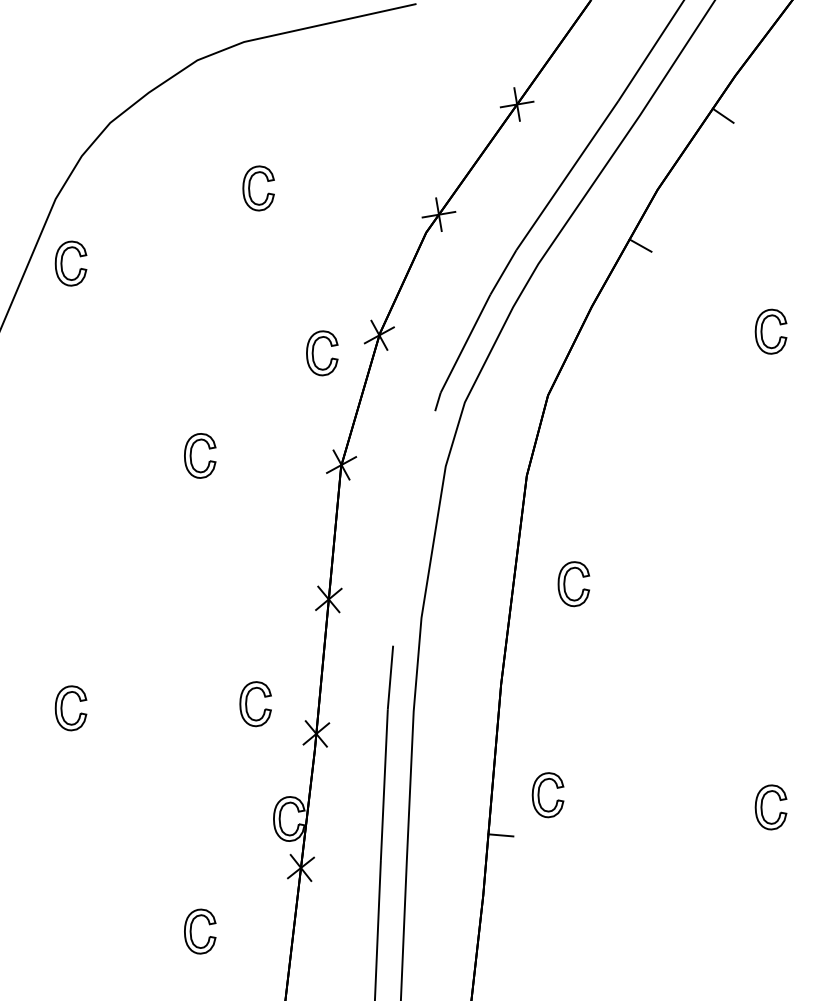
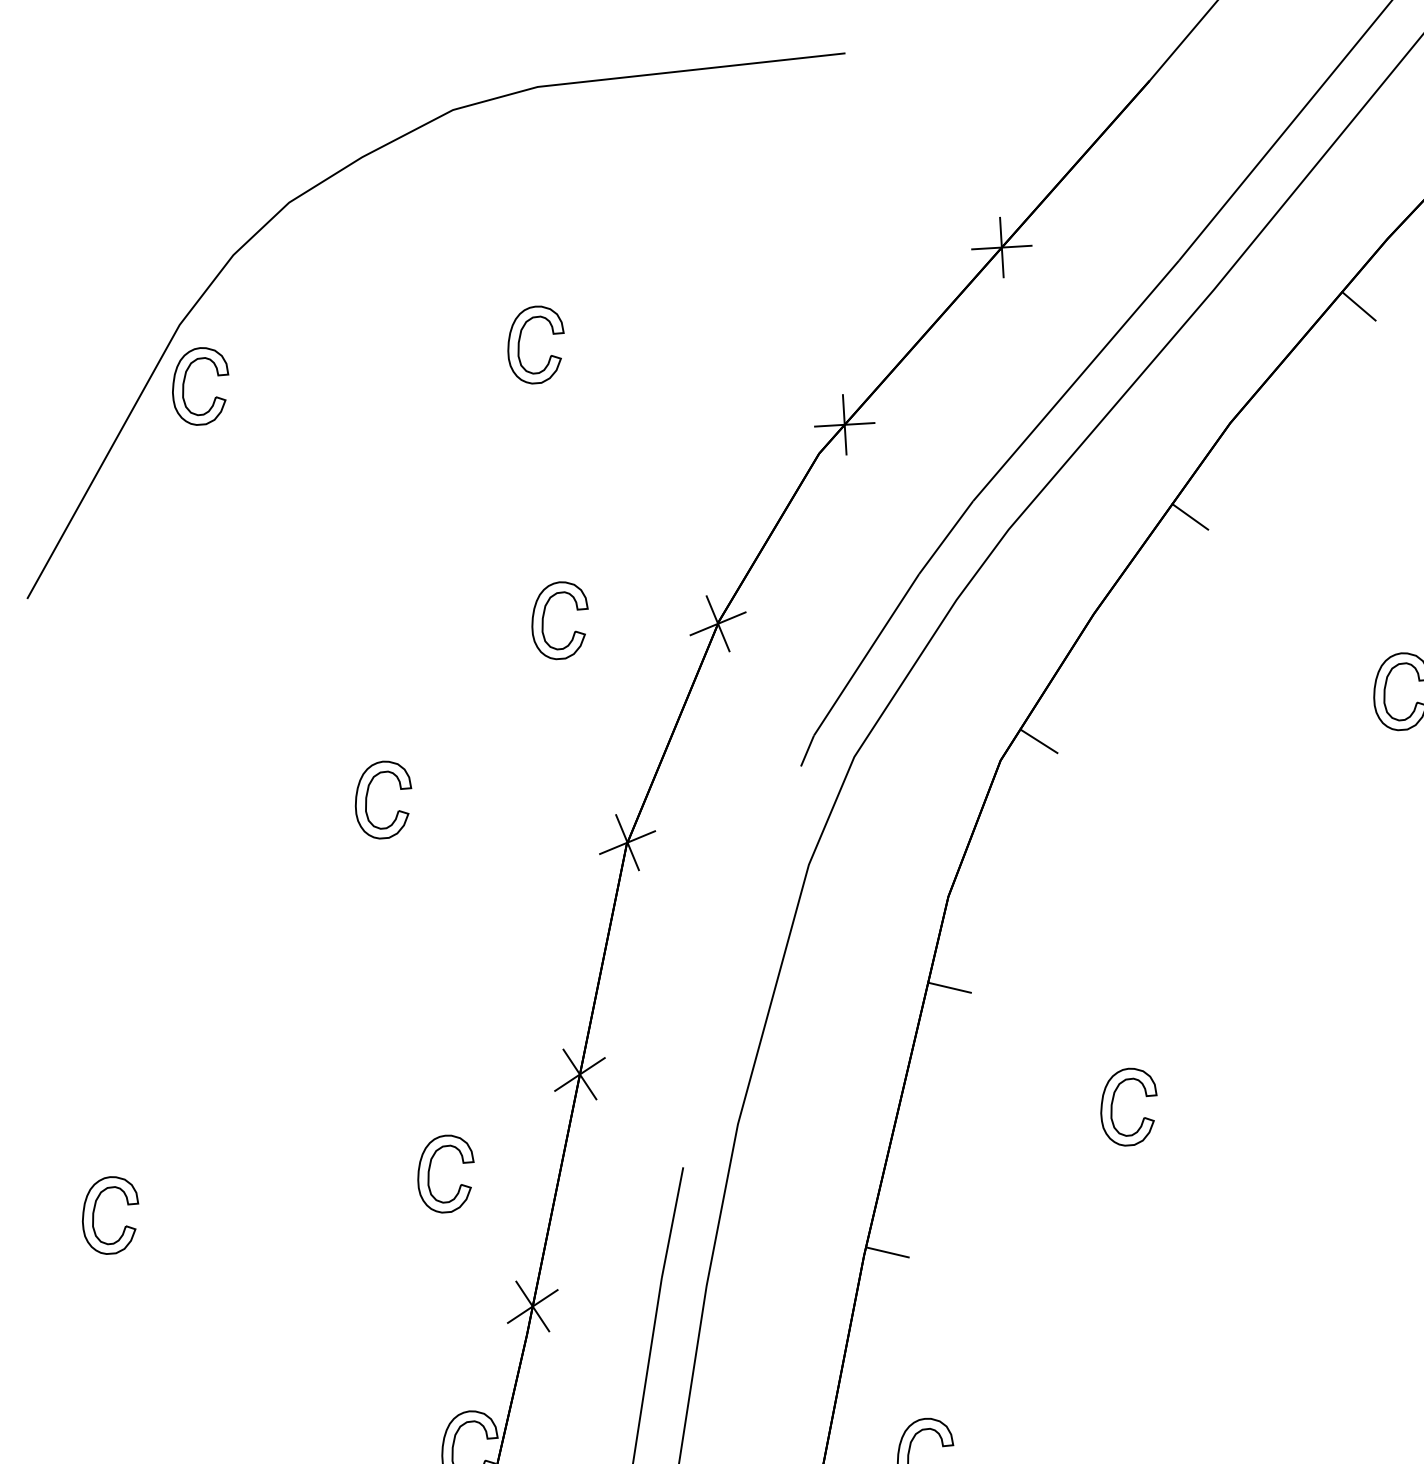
part: (62, 263) -> (185, 384), moved
part: (313, 353) -> (544, 619), moved
line: (568, 381) -> (1038, 740), added
line: (532, 527) -> (948, 987), added
part: (565, 584) -> (1113, 1106), moved
line: (513, 680) -> (886, 1250), added
part: (247, 705) -> (430, 1174), moved

